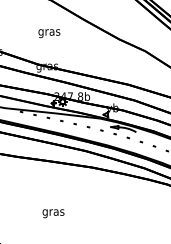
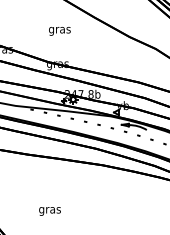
text: (53, 213) -> (49, 211), moved

